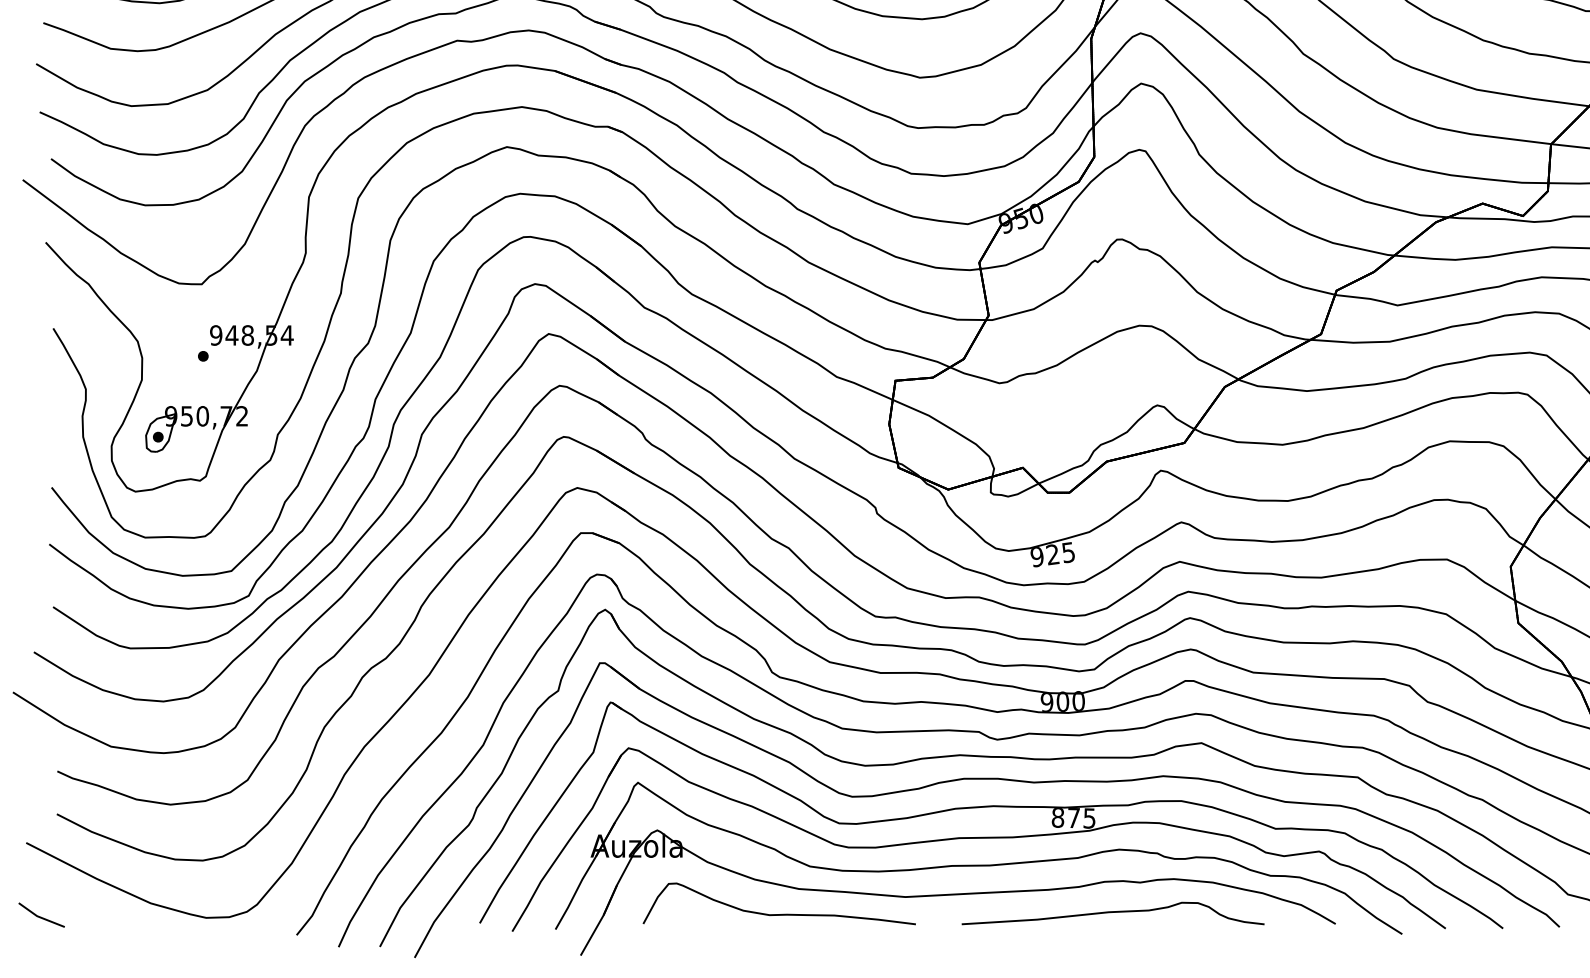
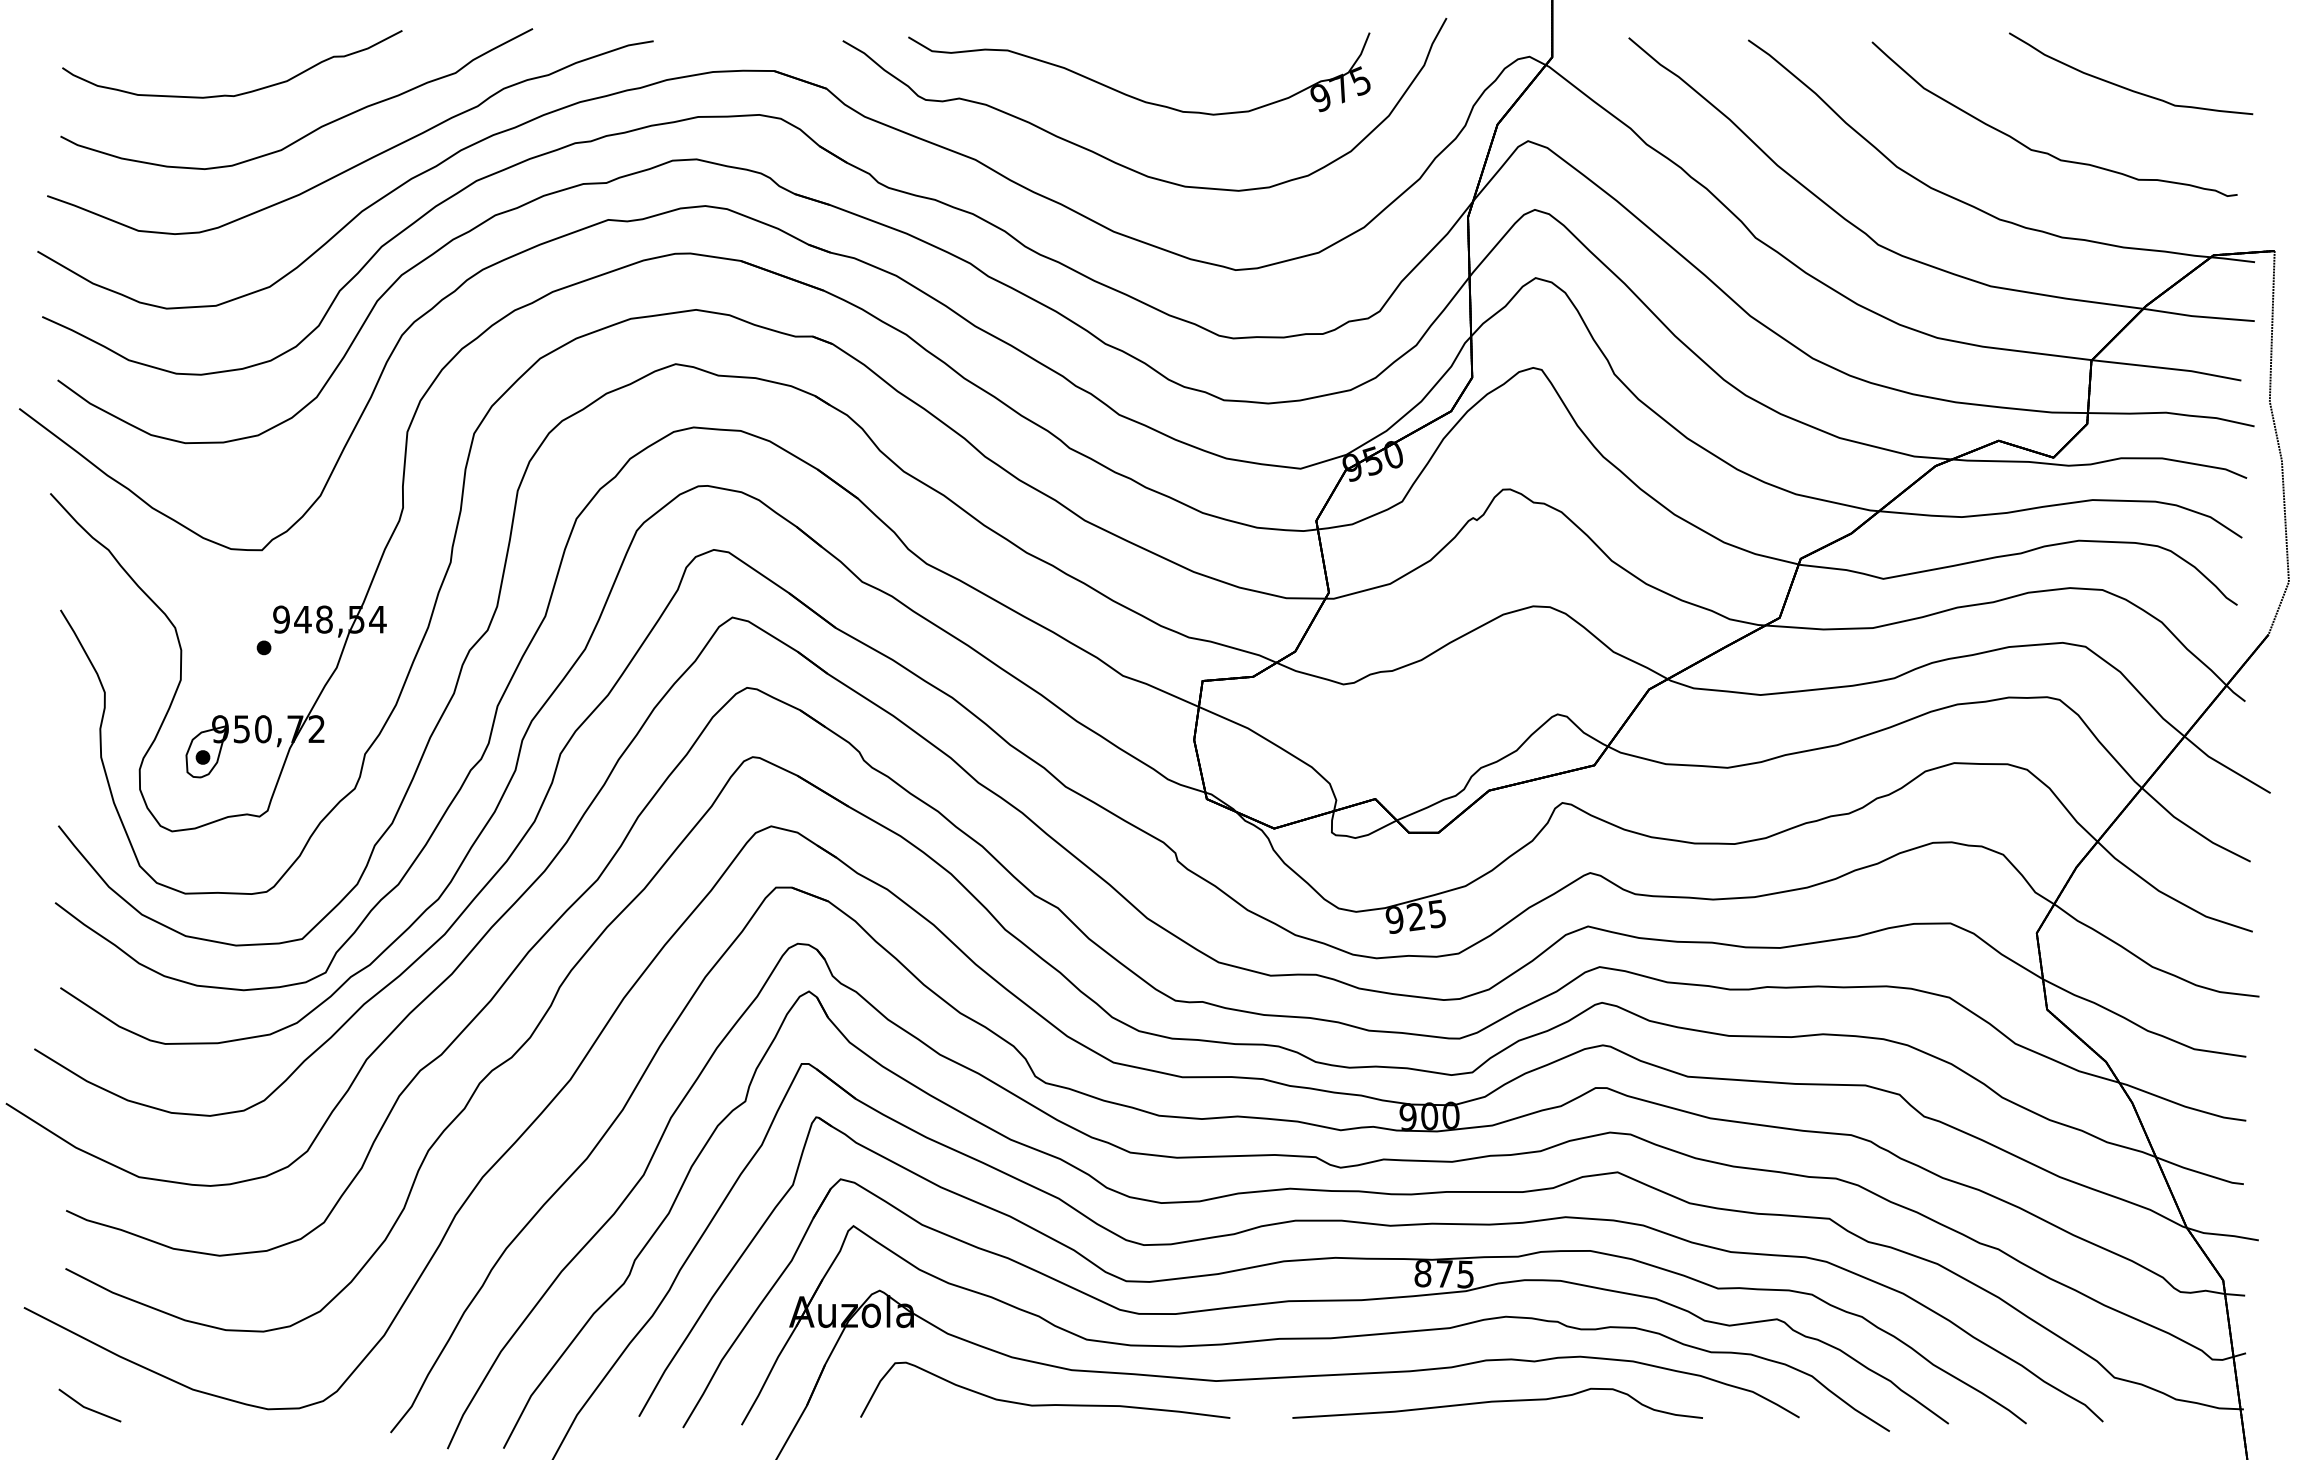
line: (40, 916) -> (88, 1407), moved

